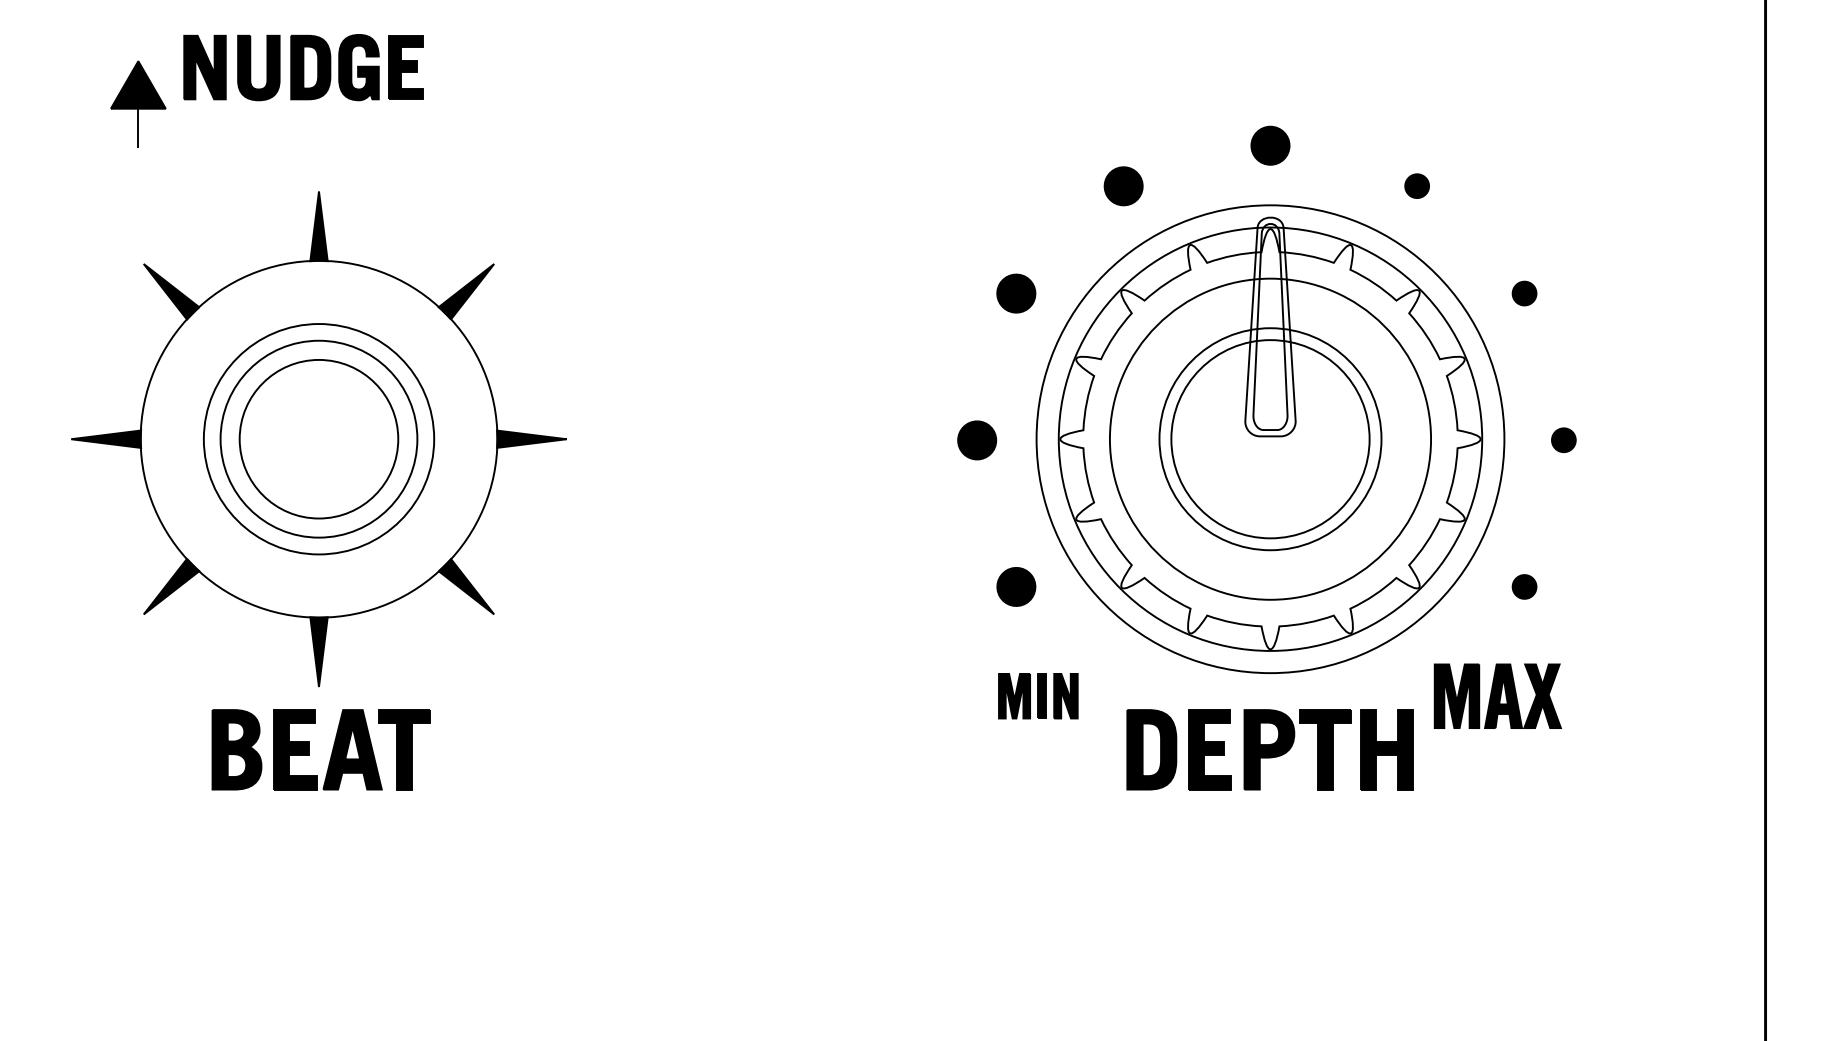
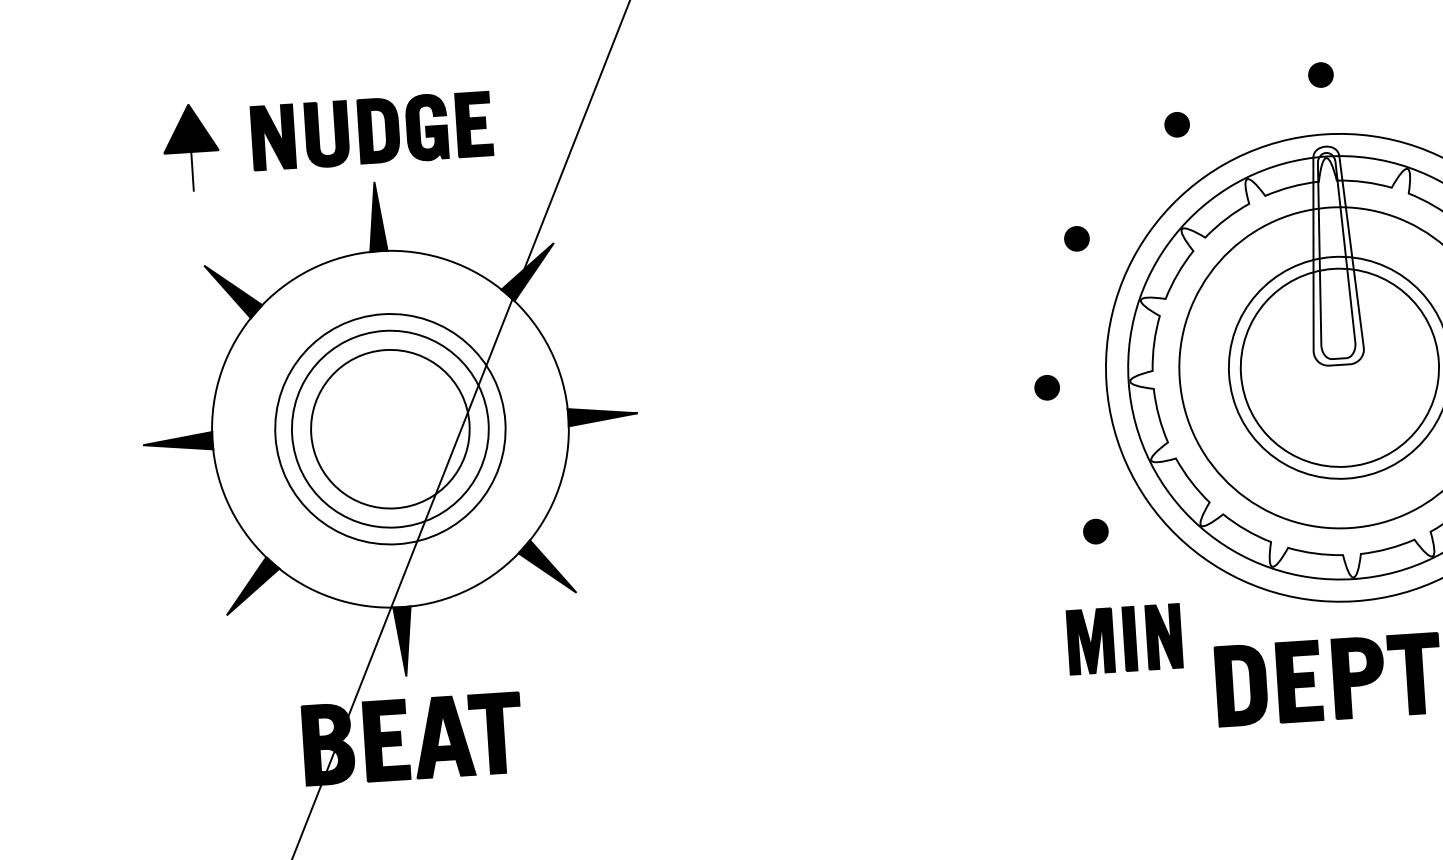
part: (303, 67) -> (371, 131), moved
part: (138, 103) -> (191, 146), moved
part: (1270, 145) -> (1320, 74), size x0.62
part: (1123, 185) -> (1176, 124), size x0.62
part: (1016, 293) -> (1077, 238), size x0.62
part: (976, 439) -> (1046, 387), size x0.62
part: (1016, 586) -> (1095, 531), size x0.62
part: (1038, 695) -> (1124, 638), size x1.43

